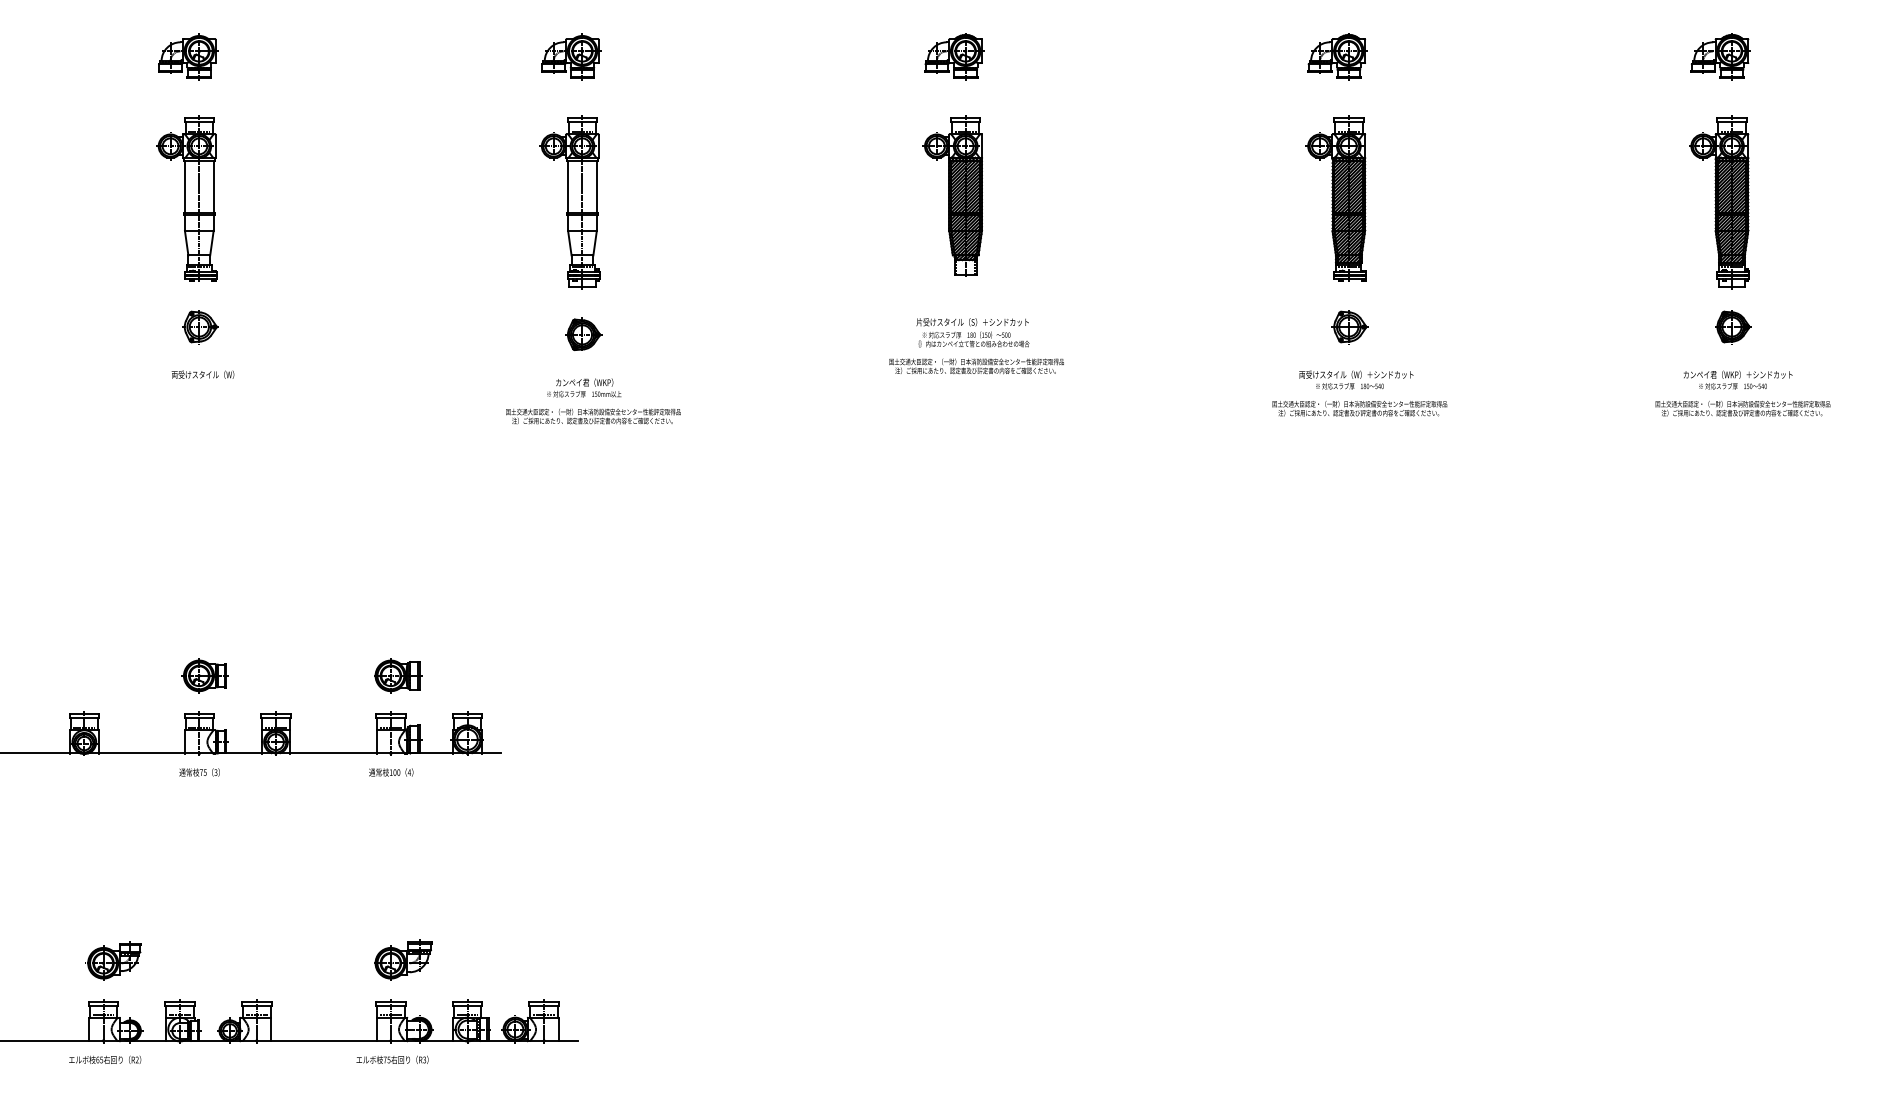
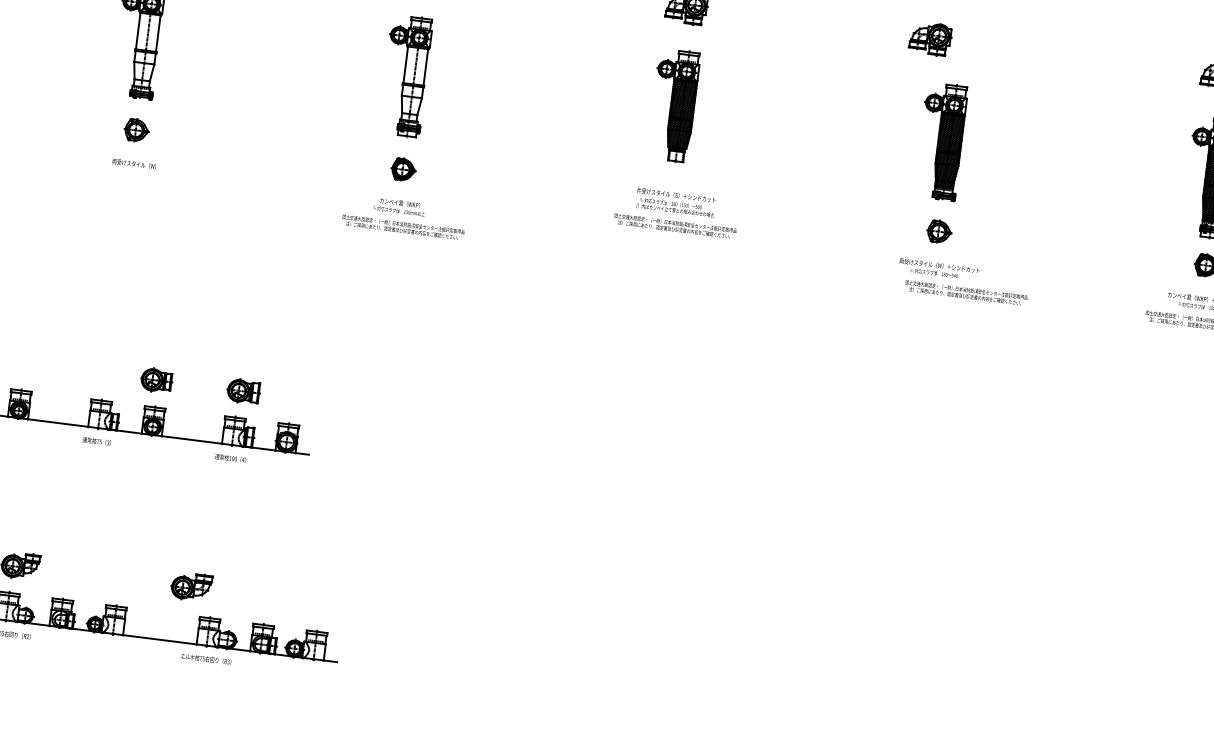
part: (1337, 56) -> (930, 38), moved
text: (1359, 408) -> (966, 293), moved
part: (204, 675) -> (156, 380), moved
part: (403, 959) -> (191, 586), moved

